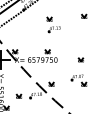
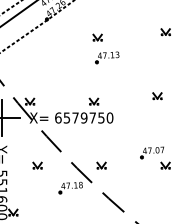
part: (80, 59) -> (156, 95), moved
part: (18, 95) -> (36, 164), moved

